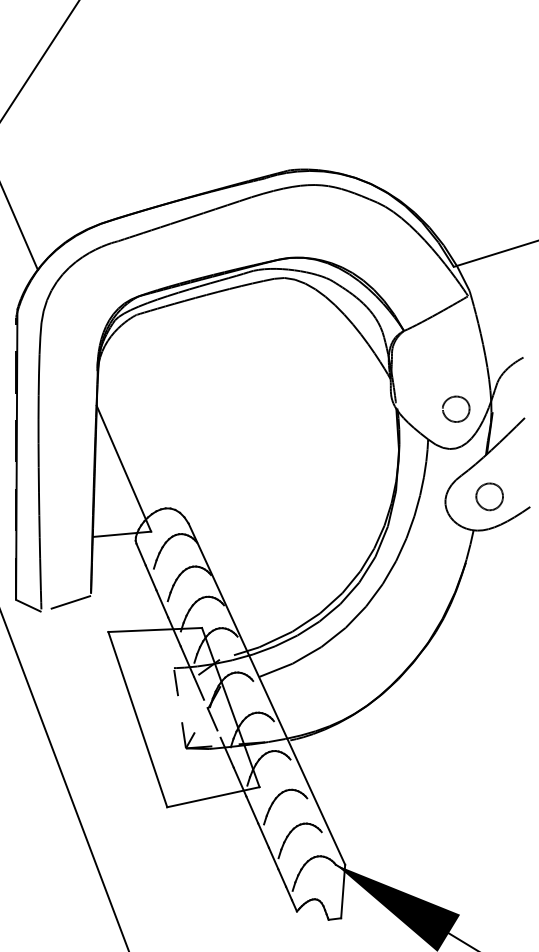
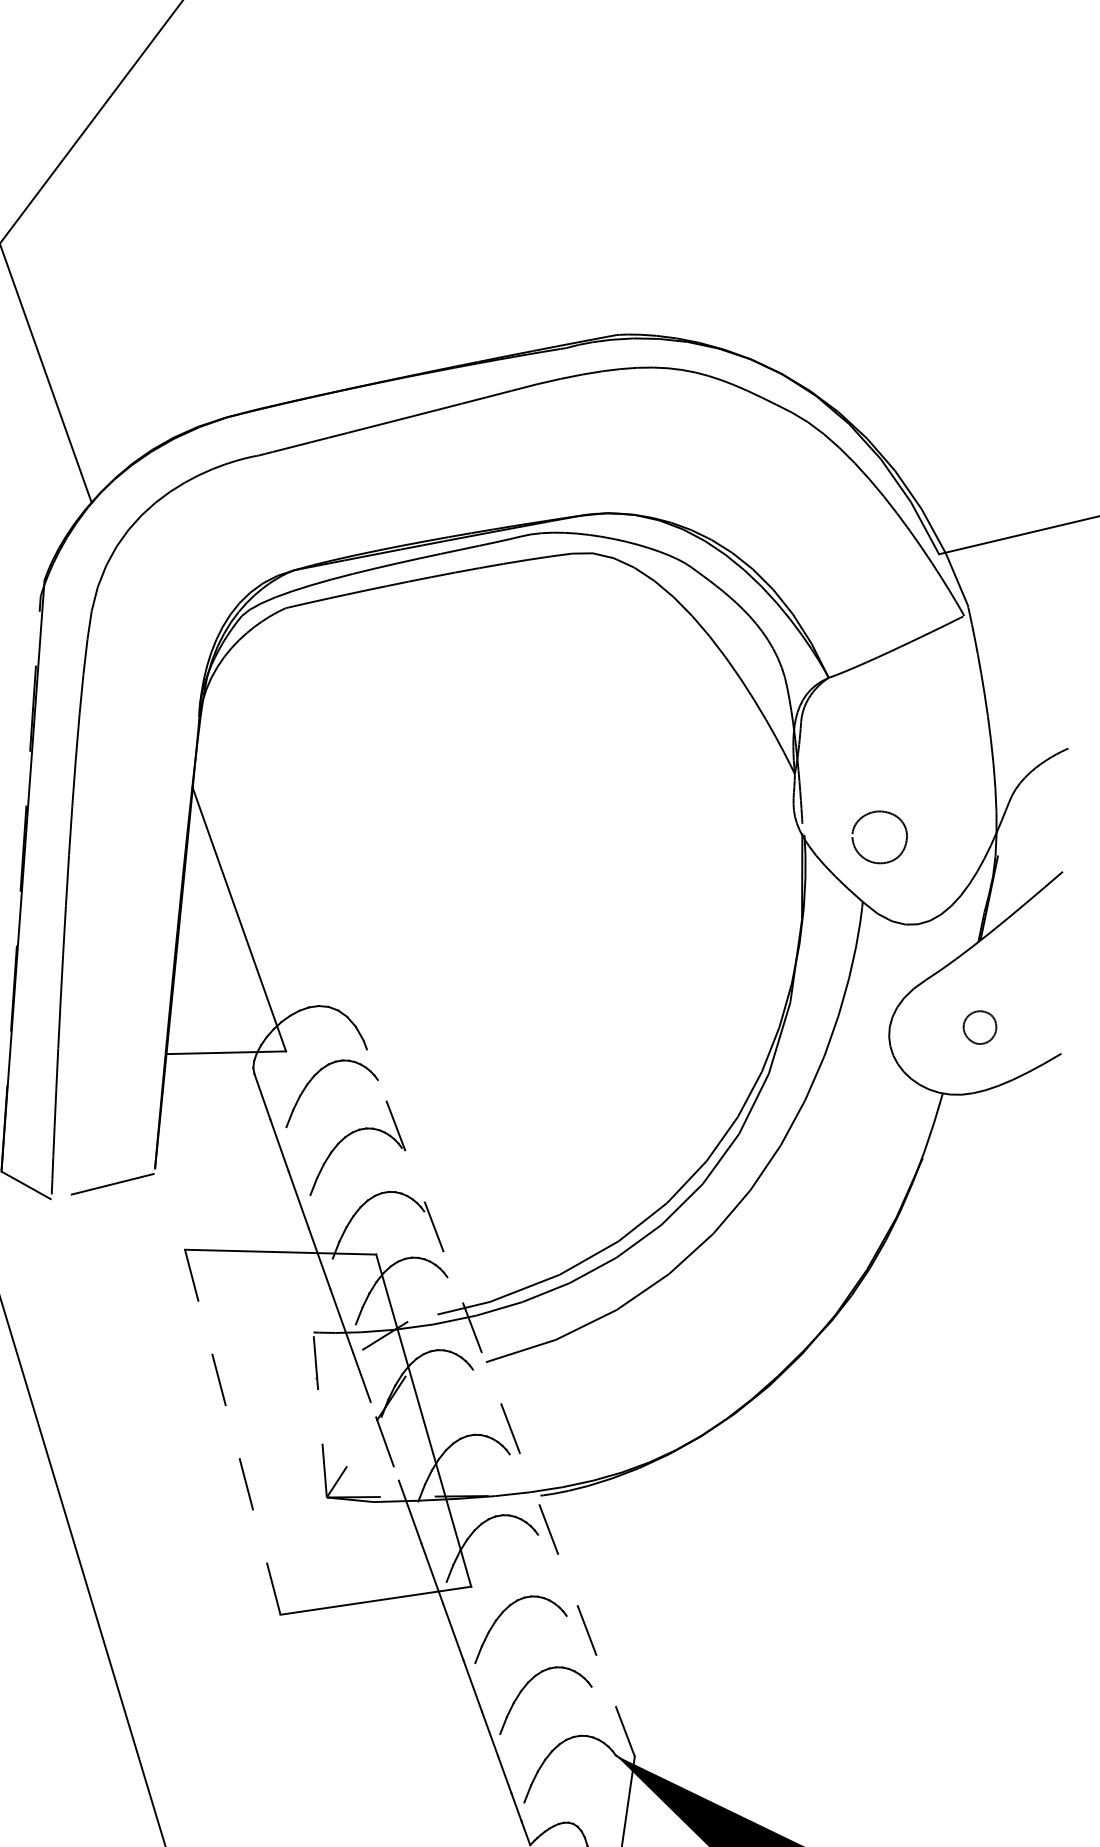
part: (460, 398) -> (889, 816), moved
part: (489, 496) -> (979, 1026), size x0.6
line: (266, 694) -> (498, 1398), solid -> dashed
line: (137, 719) -> (232, 1431), solid -> dashed

